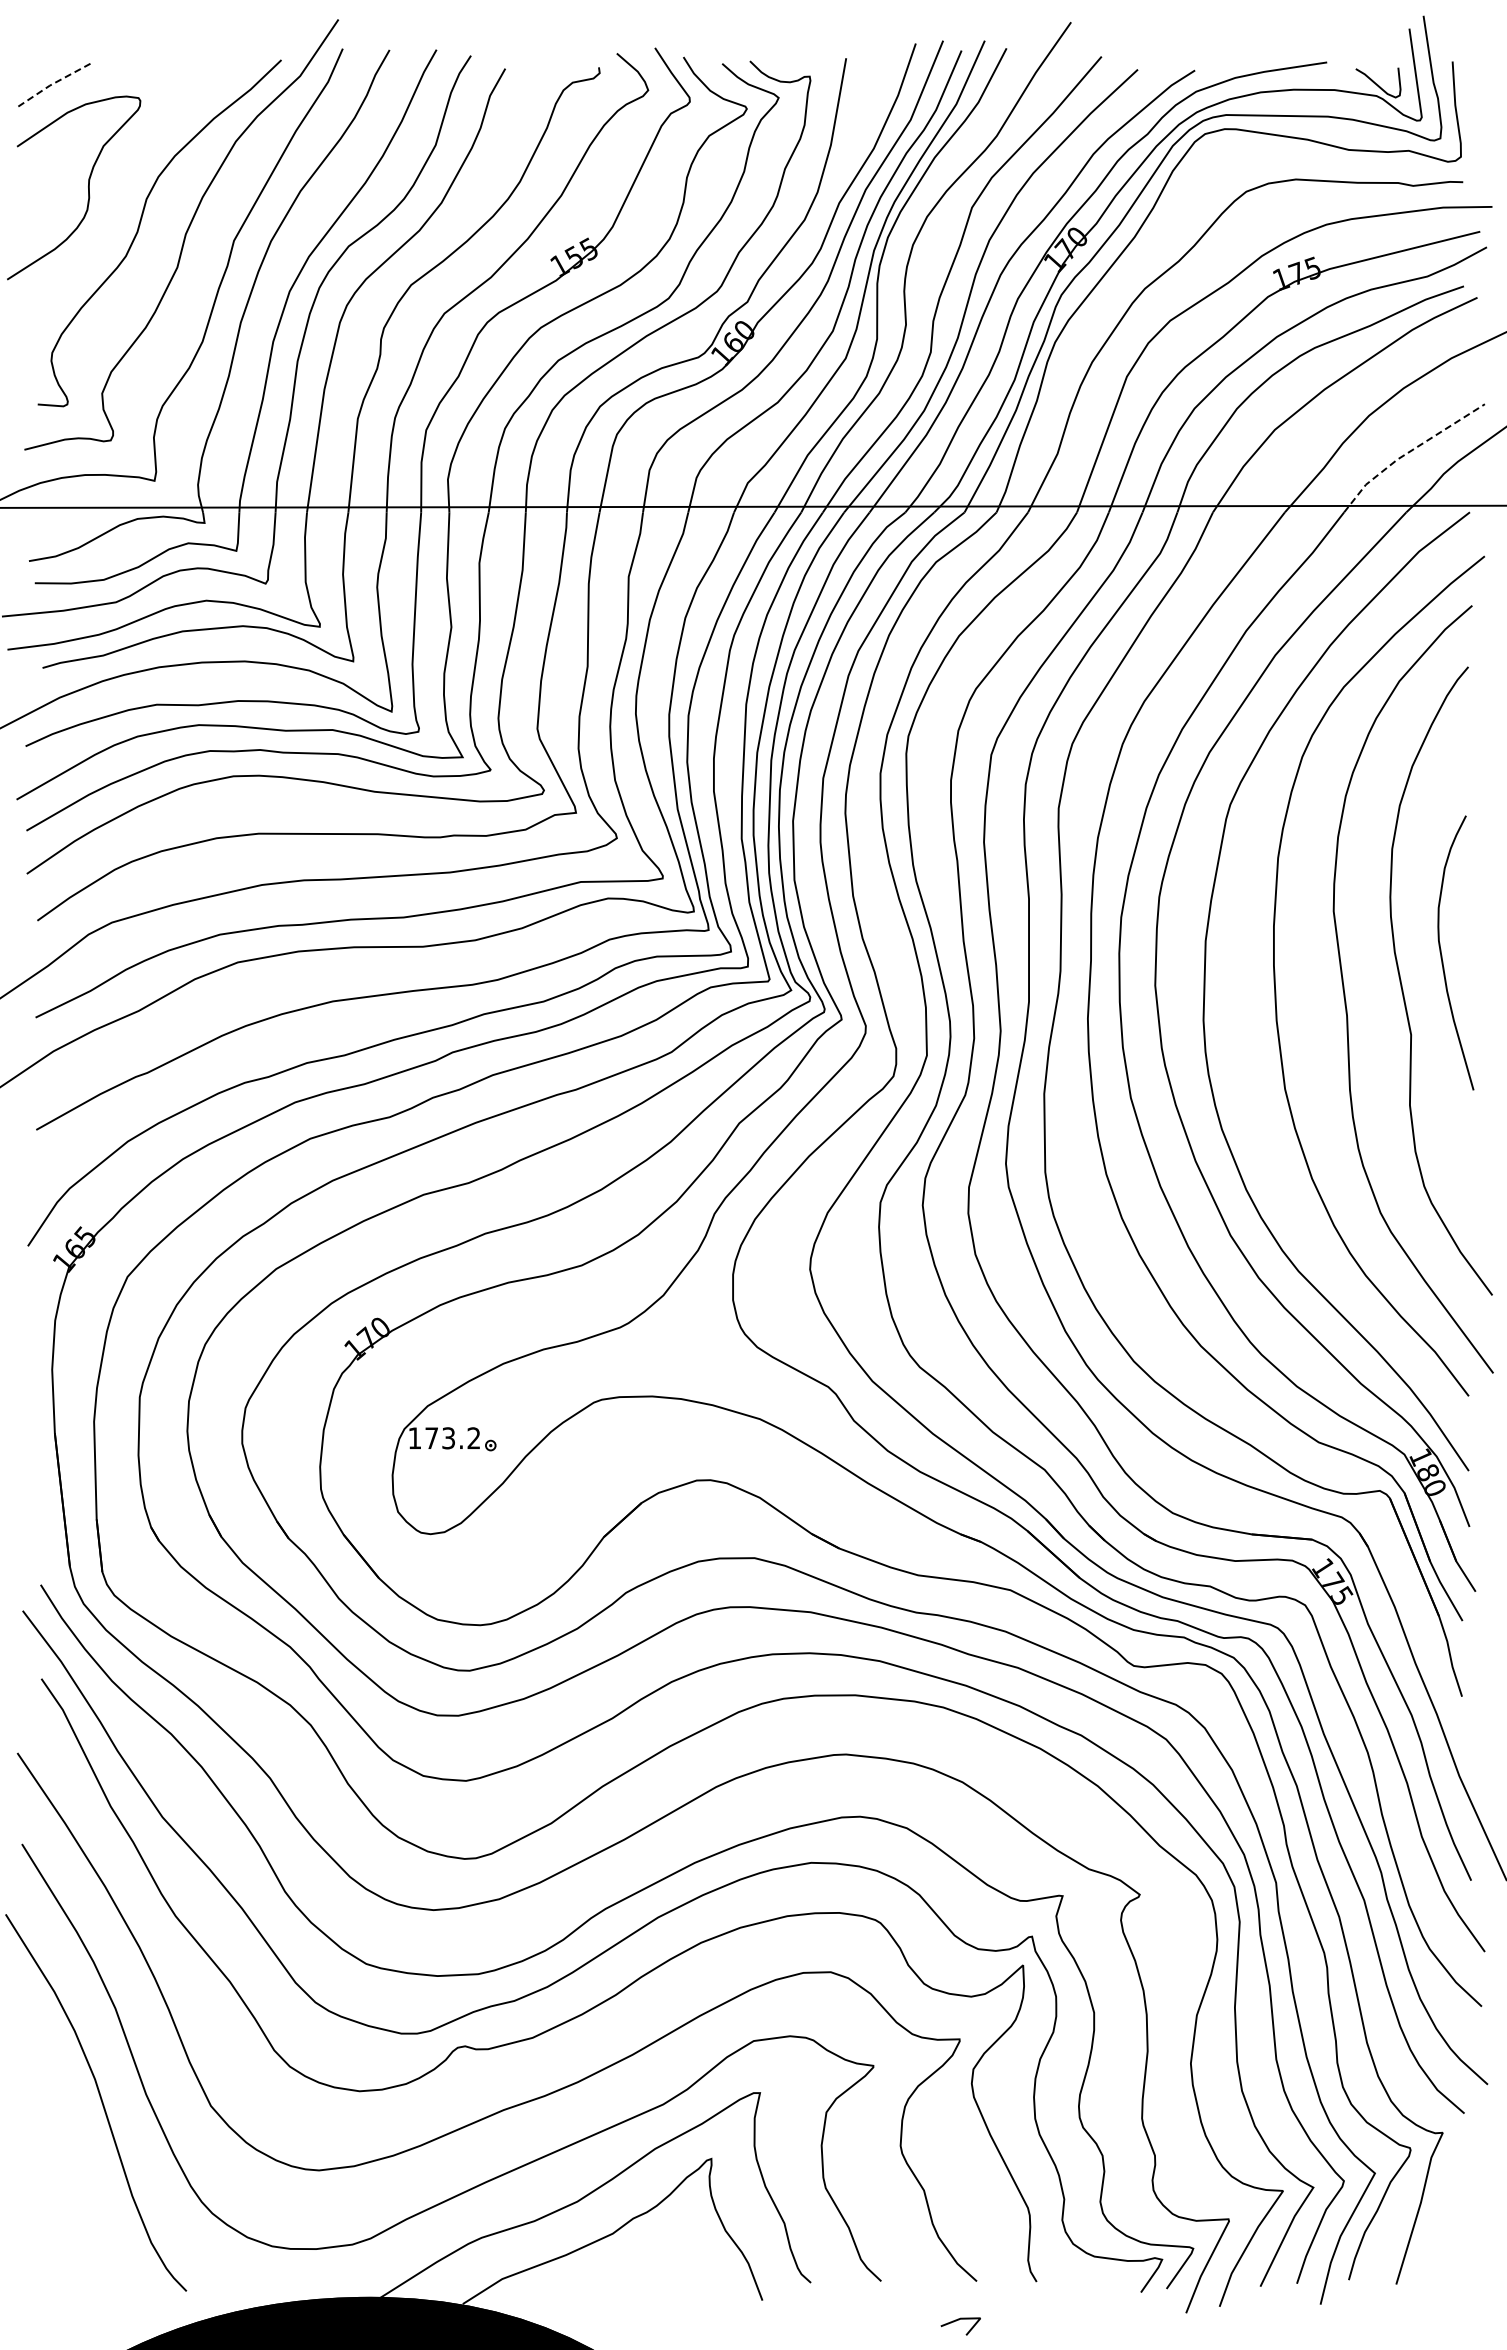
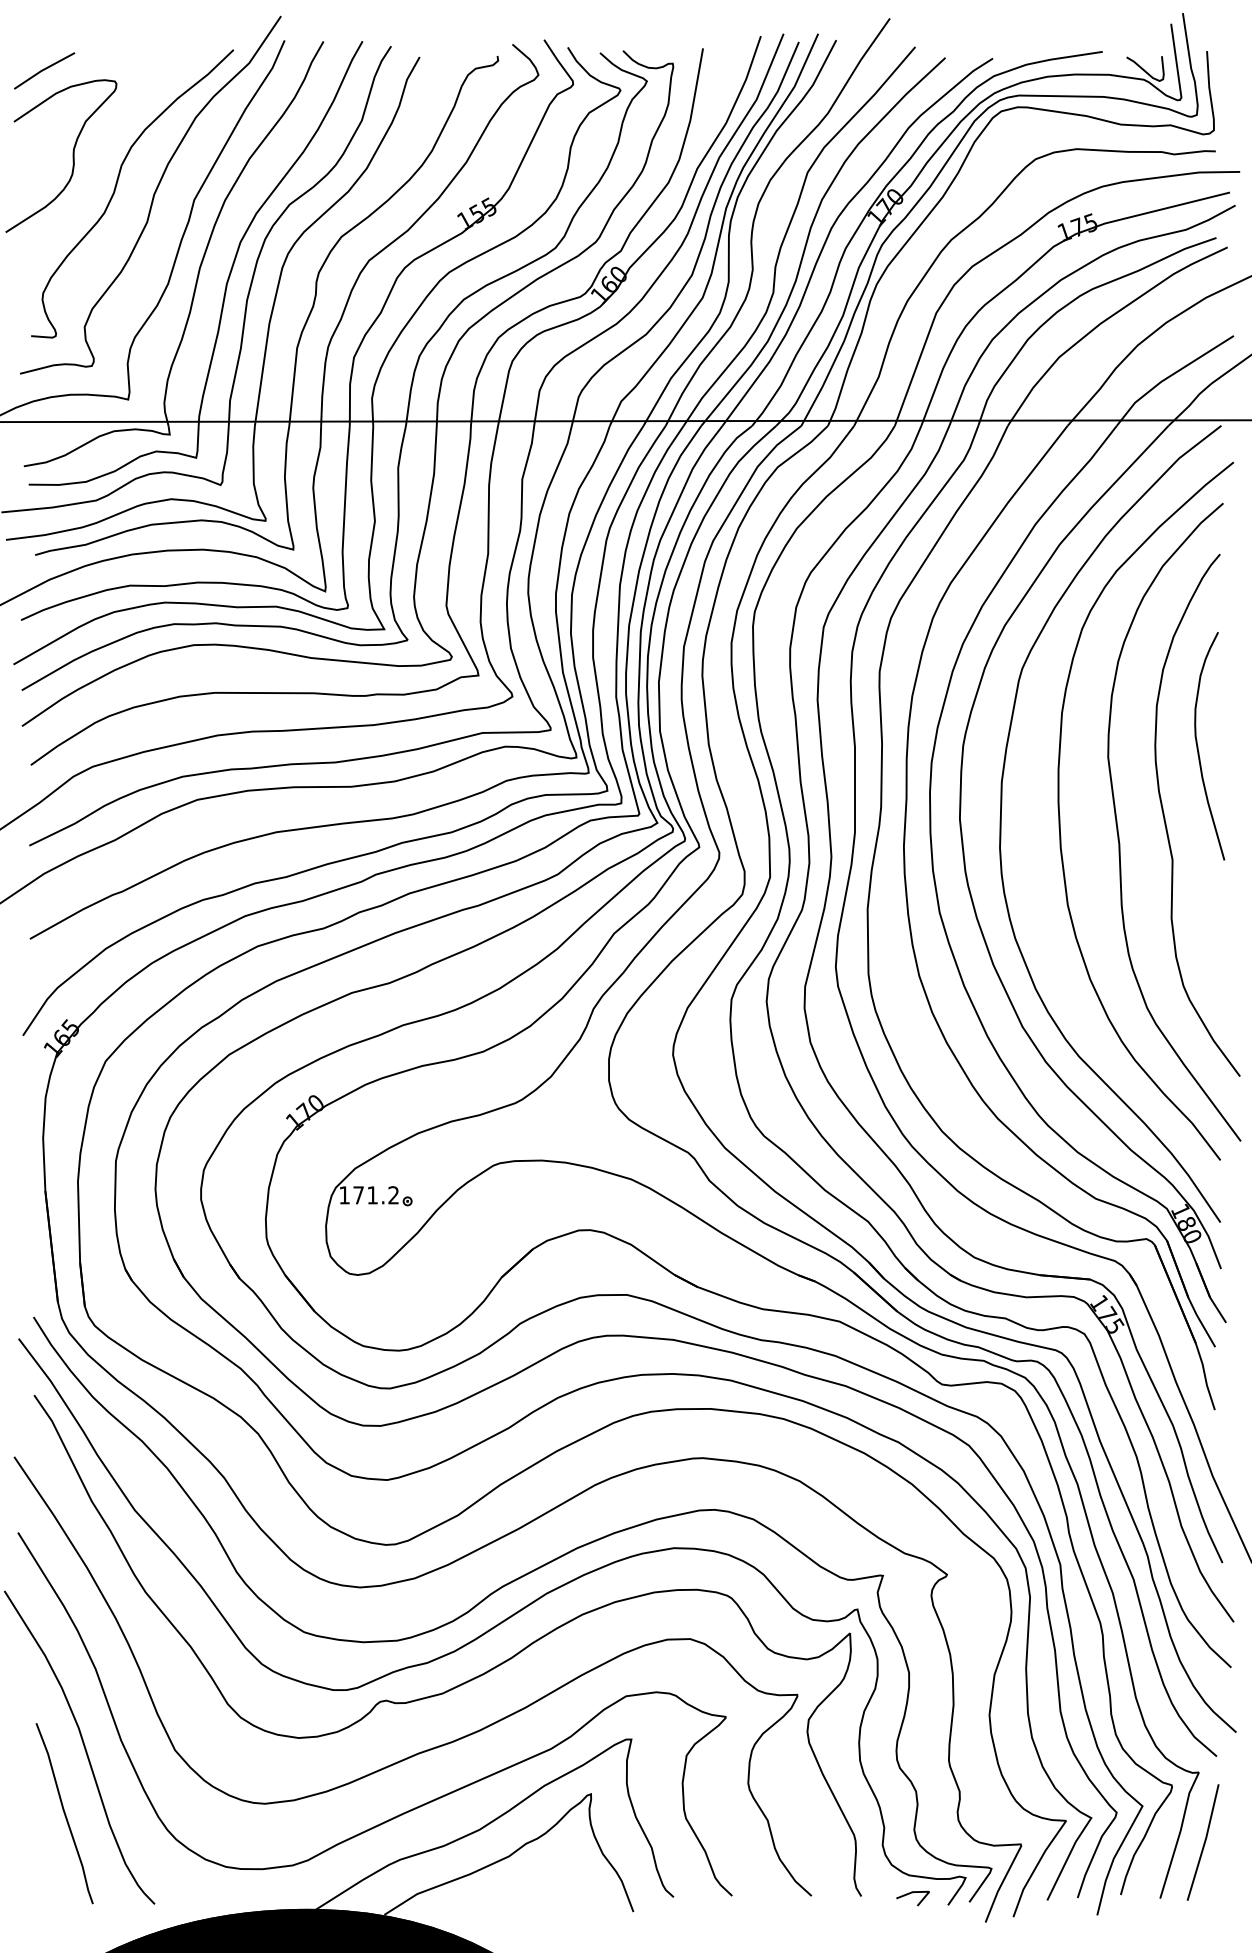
line: (52, 84) -> (43, 70), dashed -> solid
line: (1408, 452) -> (1170, 376), dashed -> solid
curve: (1442, 955) -> (1198, 748), moved
text: (448, 1438) -> (372, 1195), 173.2 -> 171.2
curve: (77, 2182) -> (64, 1813), added
line: (1448, 2218) -> (1203, 1843), added
line: (959, 2320) -> (911, 1893), moved

